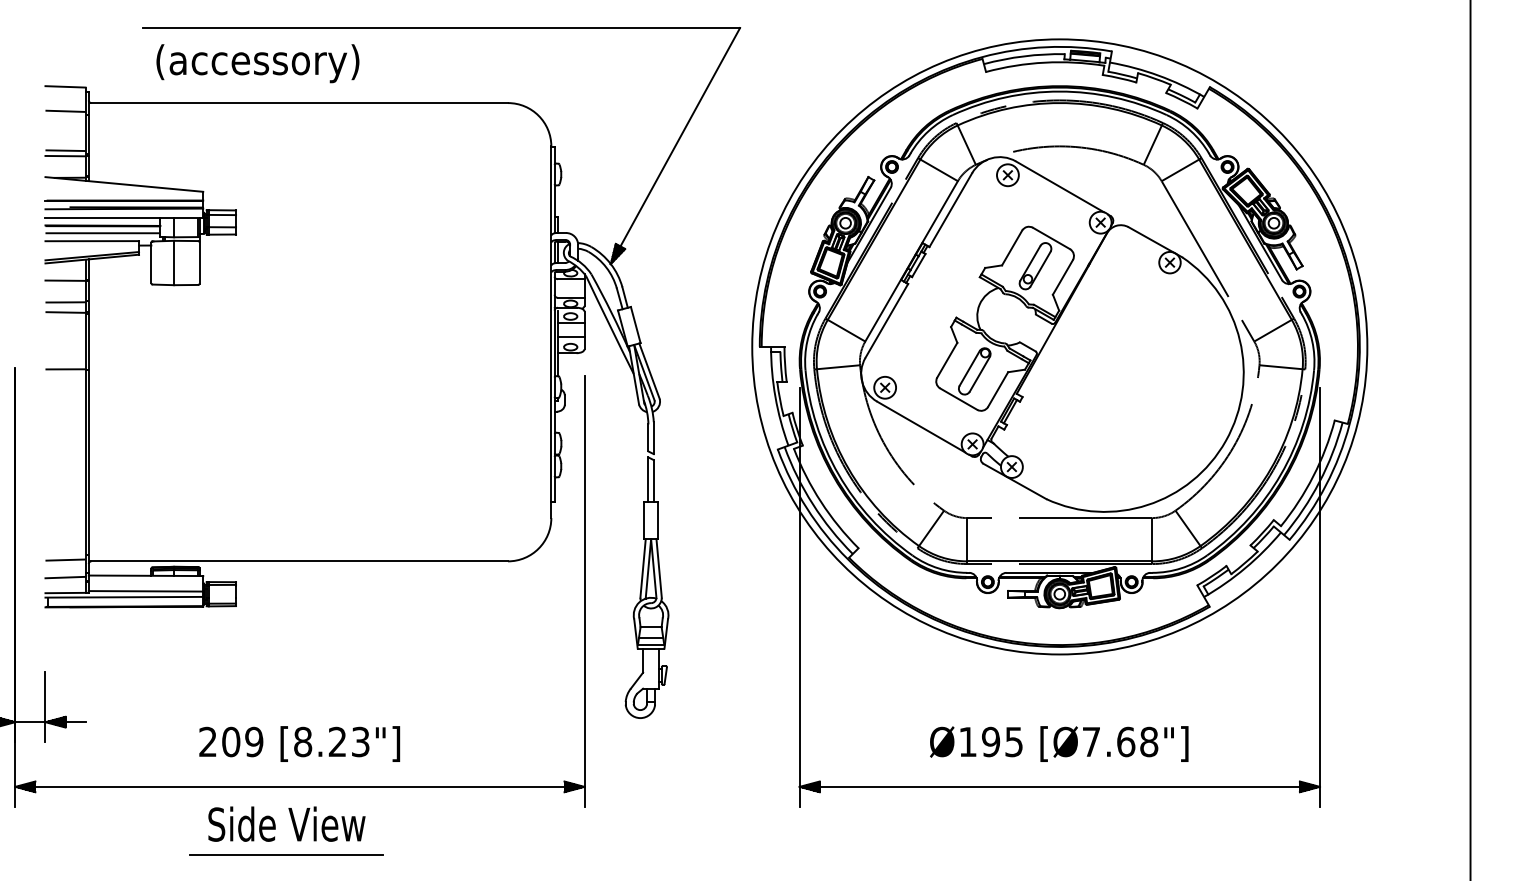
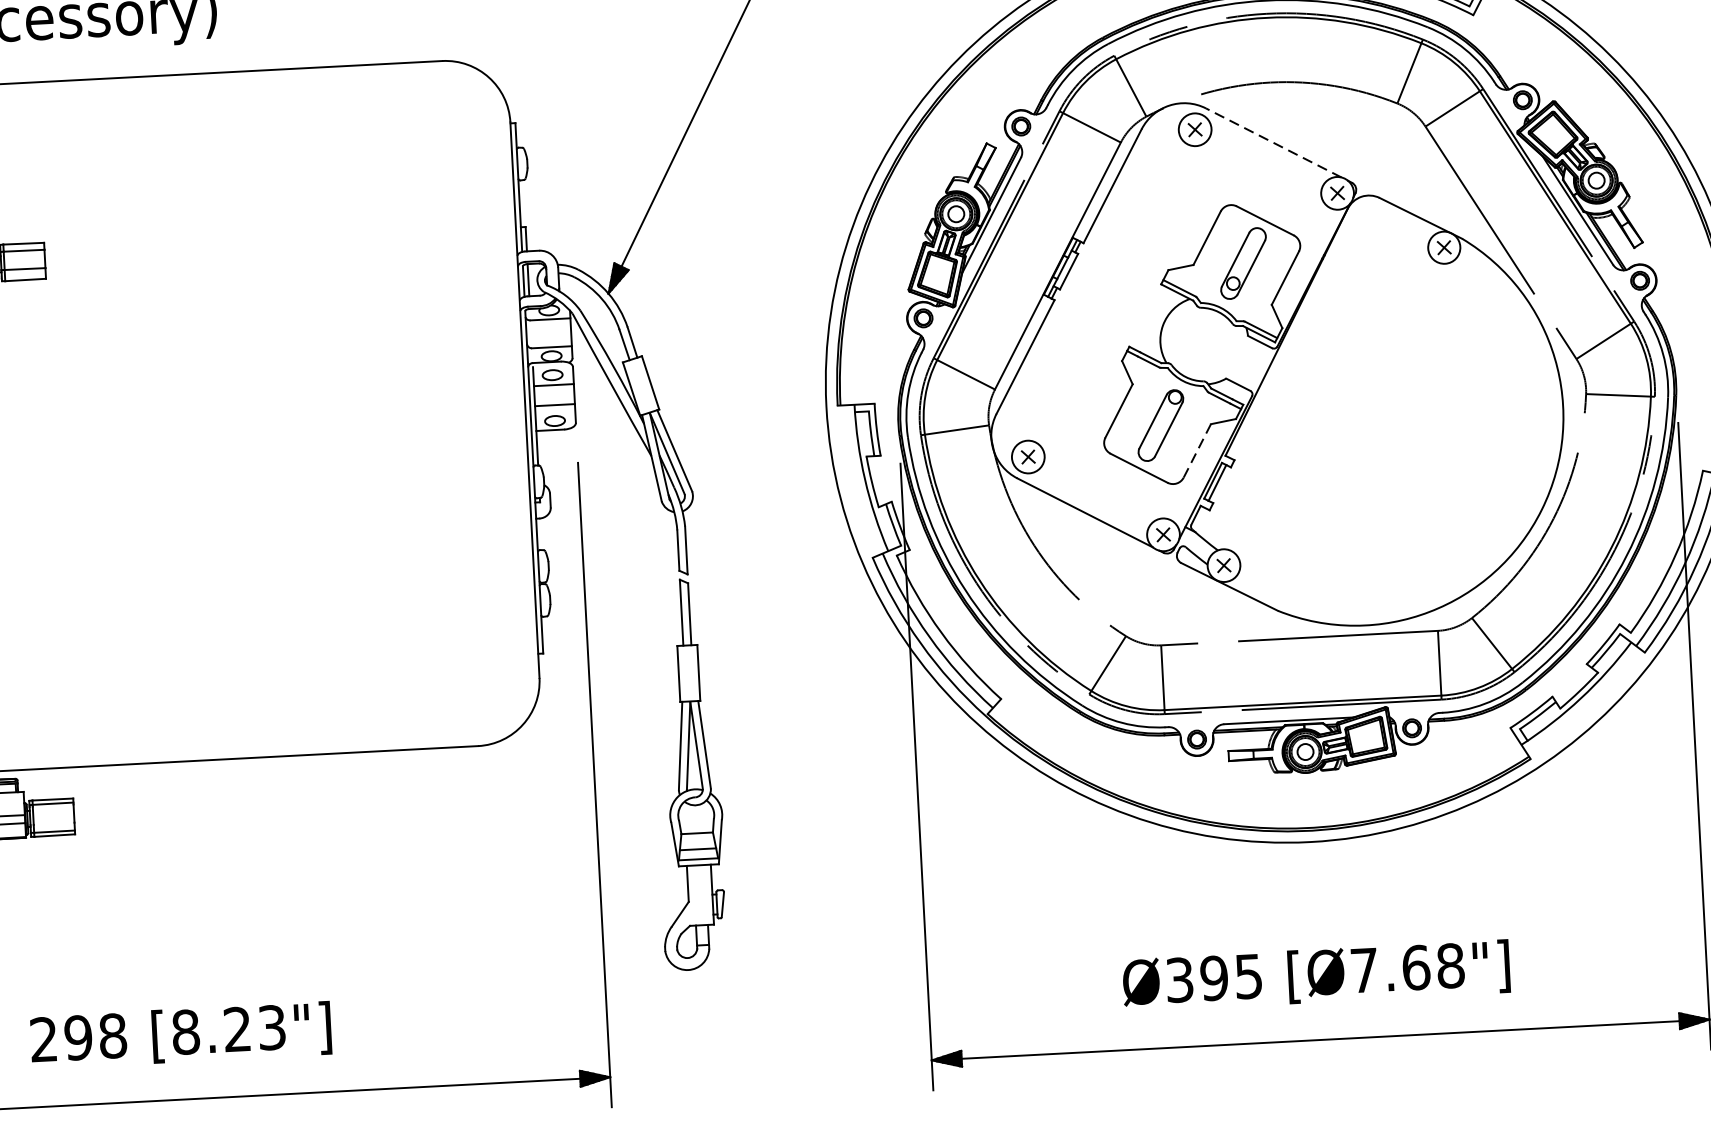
line: (1059, 186) -> (1273, 142), solid -> dashed
line: (997, 389) -> (1196, 450), solid -> dashed
text: (967, 741) -> (1179, 979), Ø195 -> Ø395
text: (242, 742) -> (95, 1037), 209 -> 298

